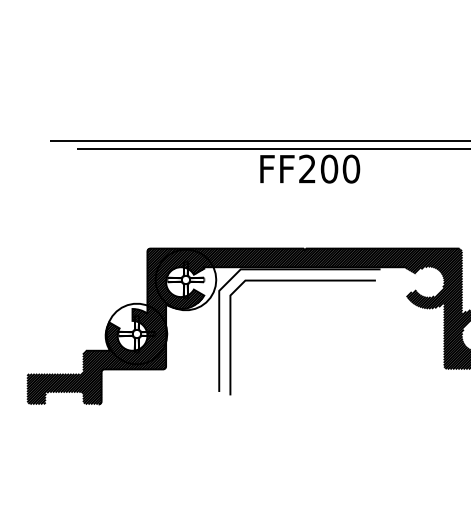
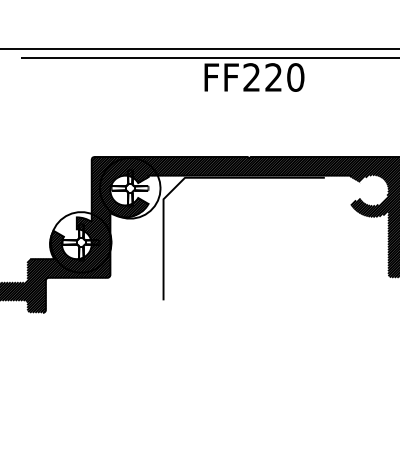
text: (329, 168) -> (273, 76), FF200 -> FF220
line: (302, 281) -> (246, 189), removed

